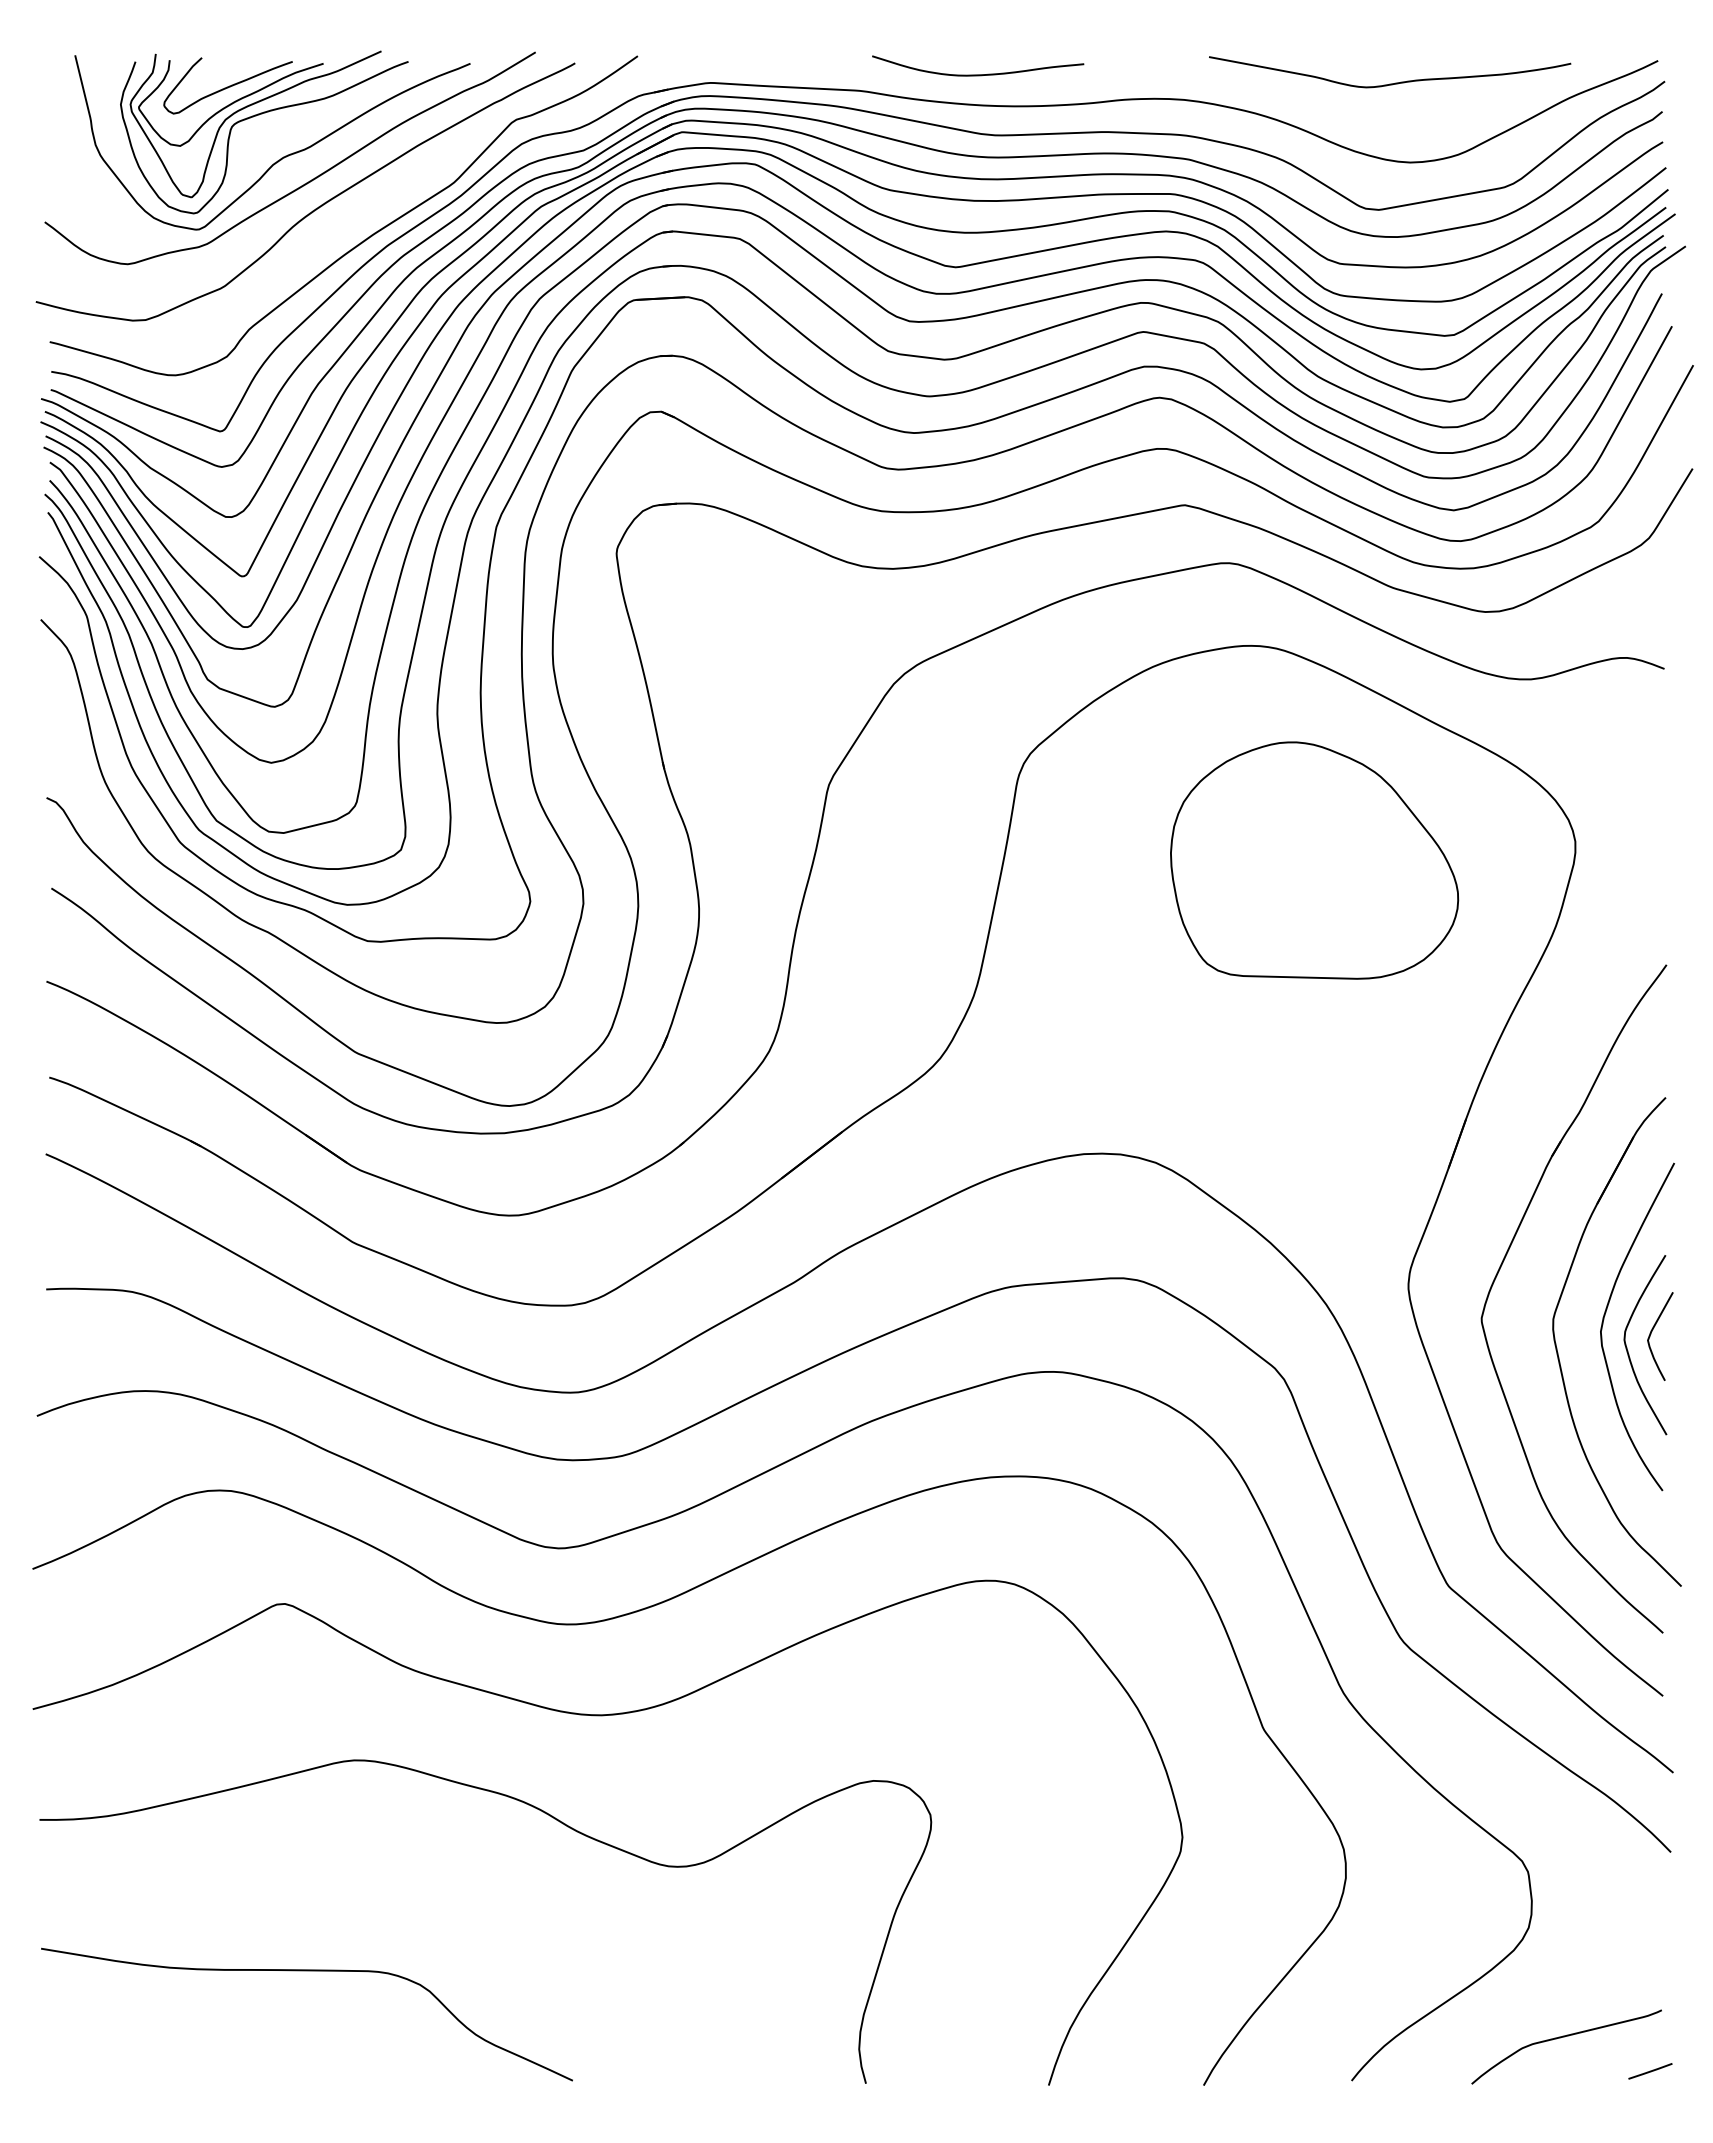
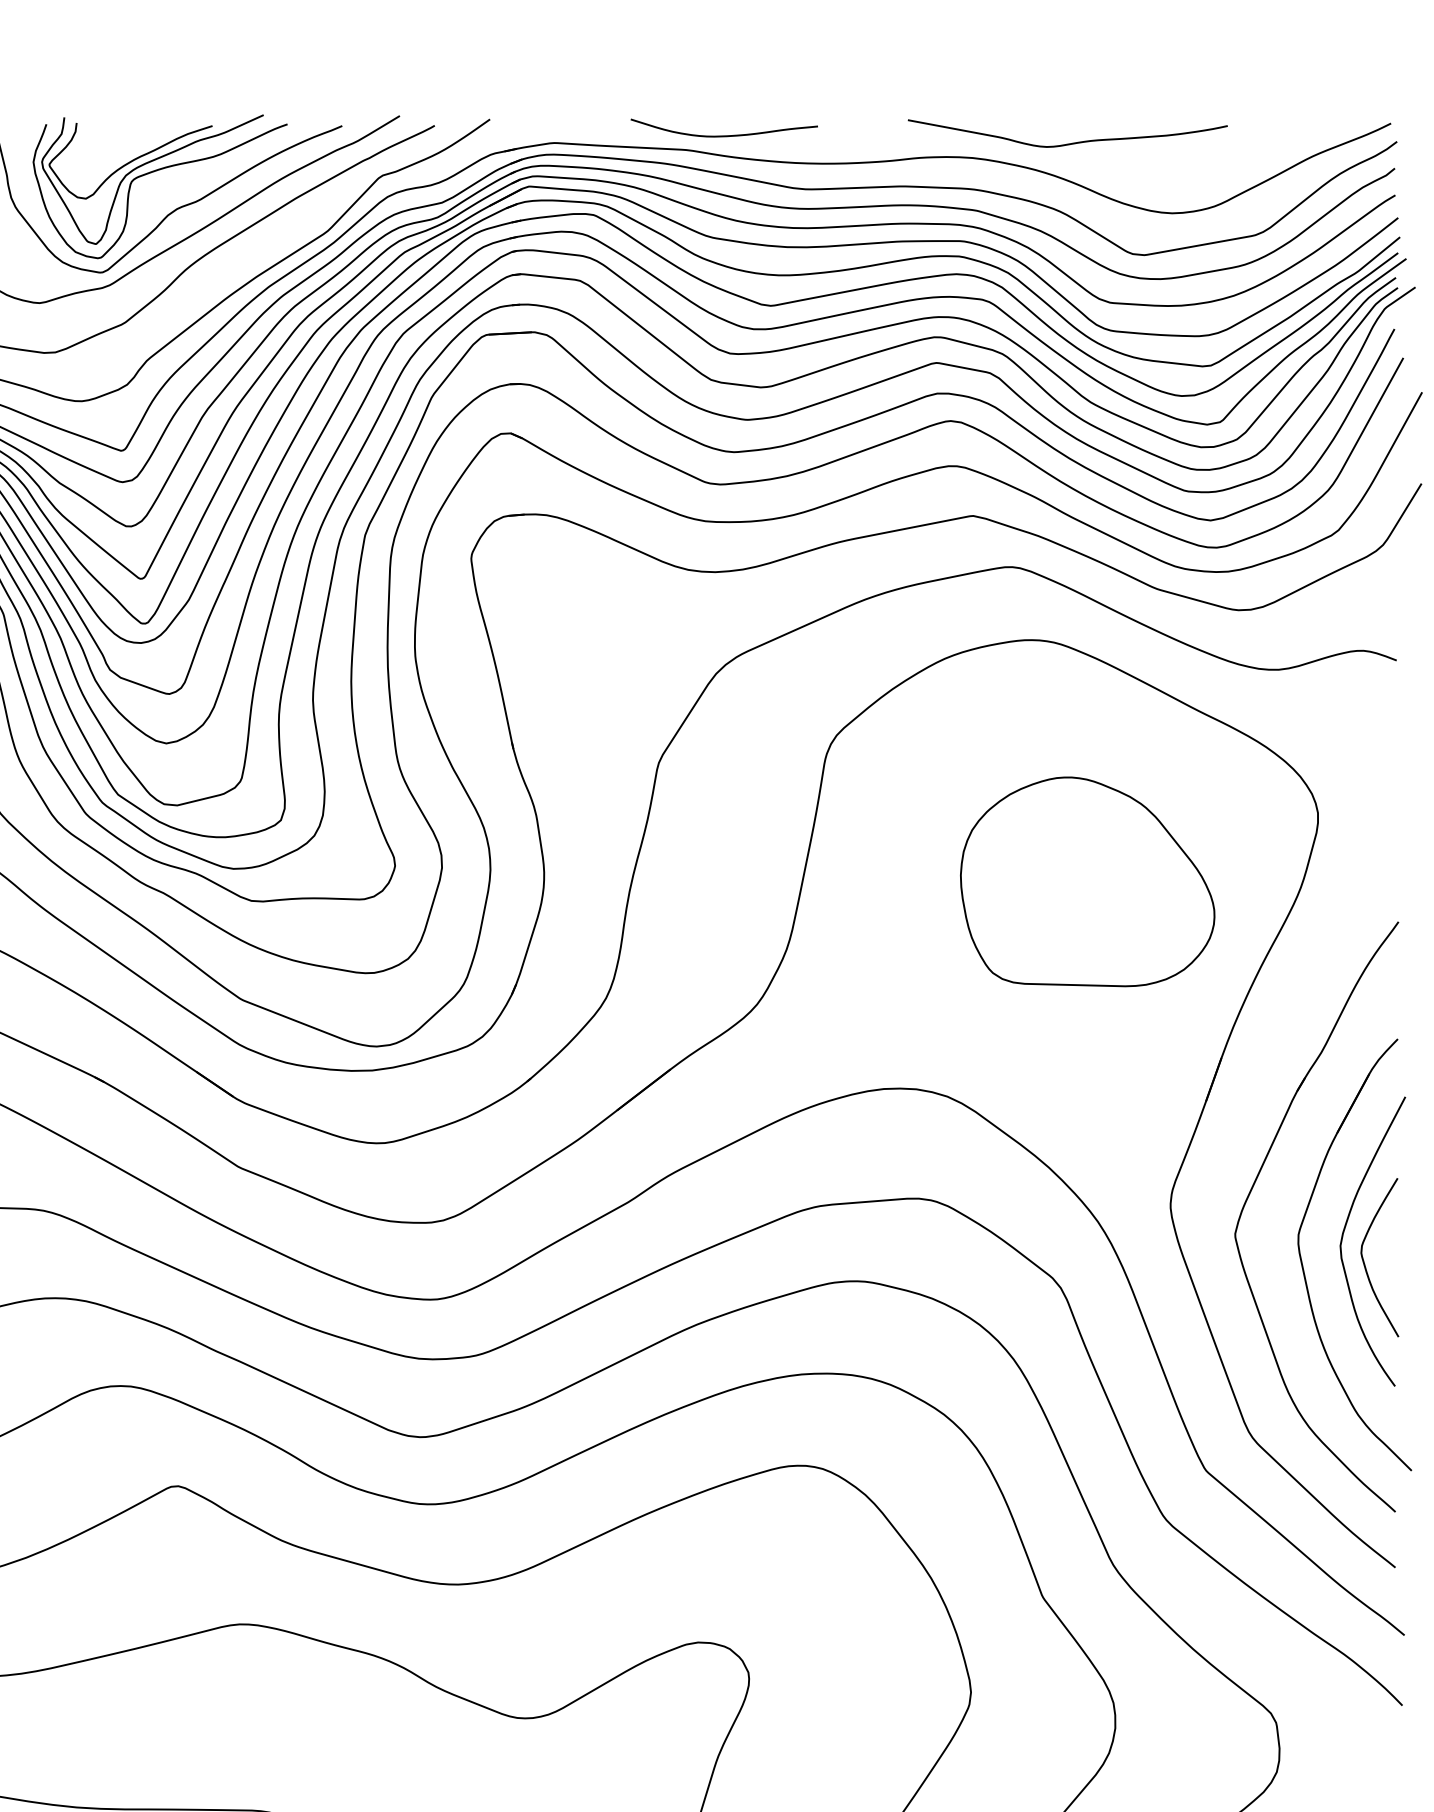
curve: (978, 74) -> (724, 135), moved
curve: (1390, 83) -> (1068, 143), moved
curve: (227, 86) -> (127, 146), removed
part: (1314, 860) -> (1087, 881), moved
curve: (1651, 1334) -> (1385, 1248), removed

